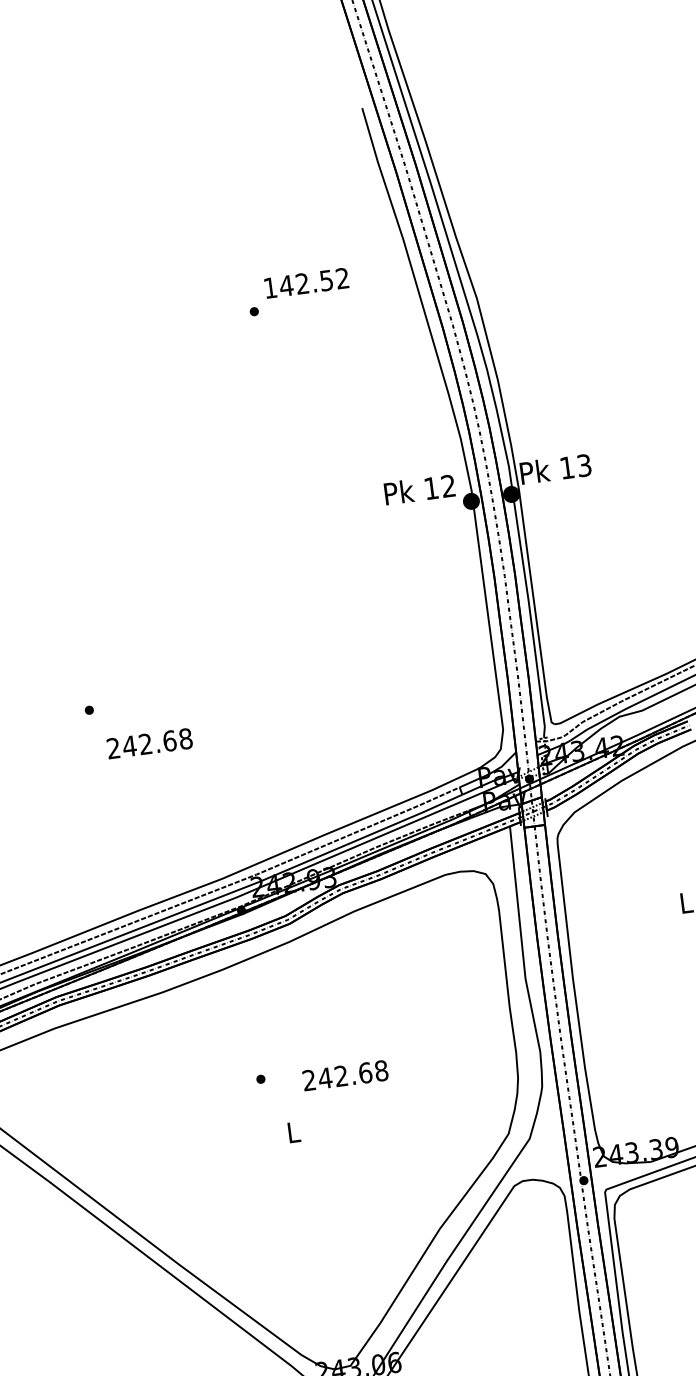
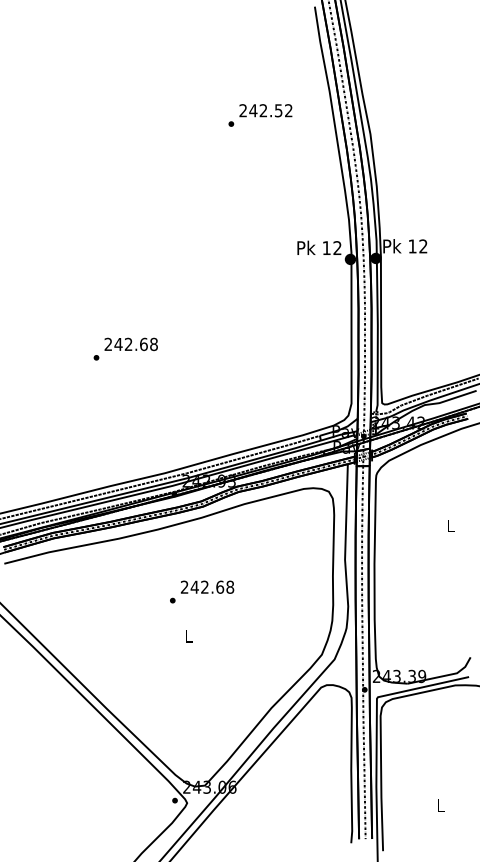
text: (269, 287) -> (242, 110), 142.52 -> 242.52
text: (584, 465) -> (423, 246), 13 -> 12
text: (148, 742) -> (130, 343), moved
text: (345, 1074) -> (207, 586), moved

